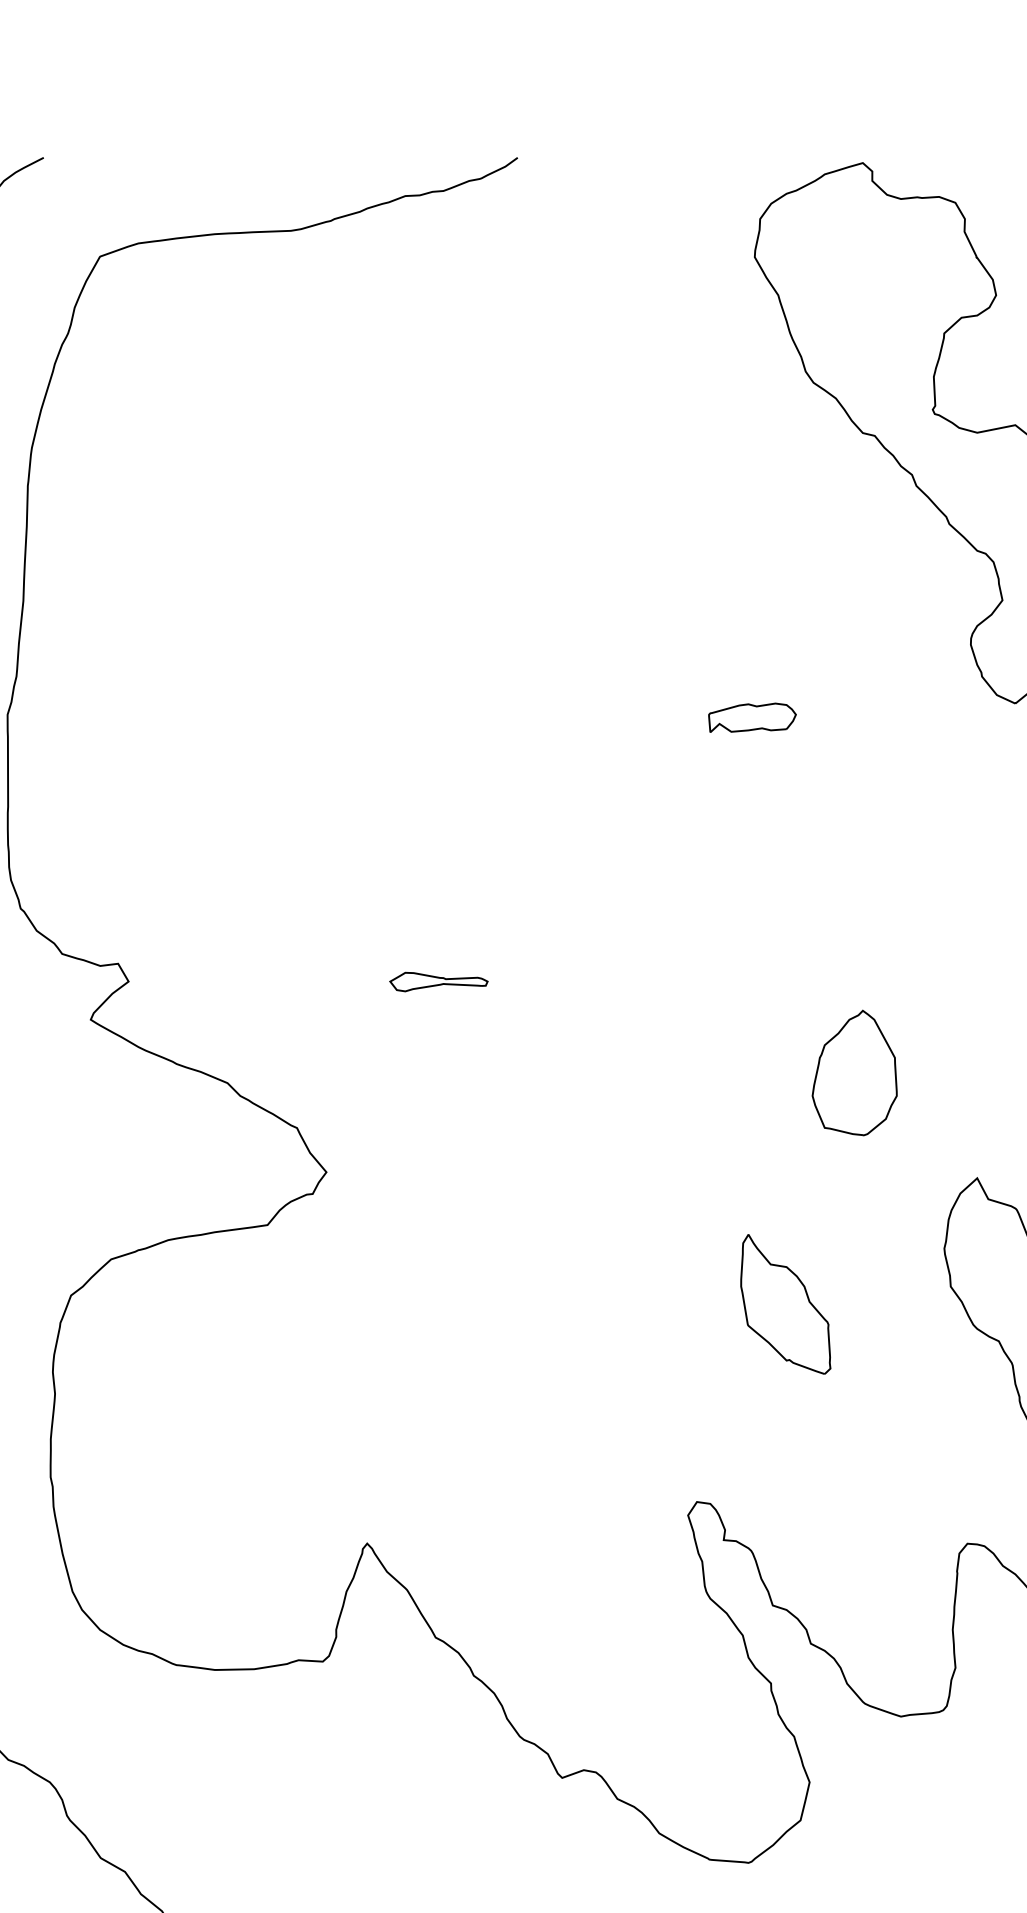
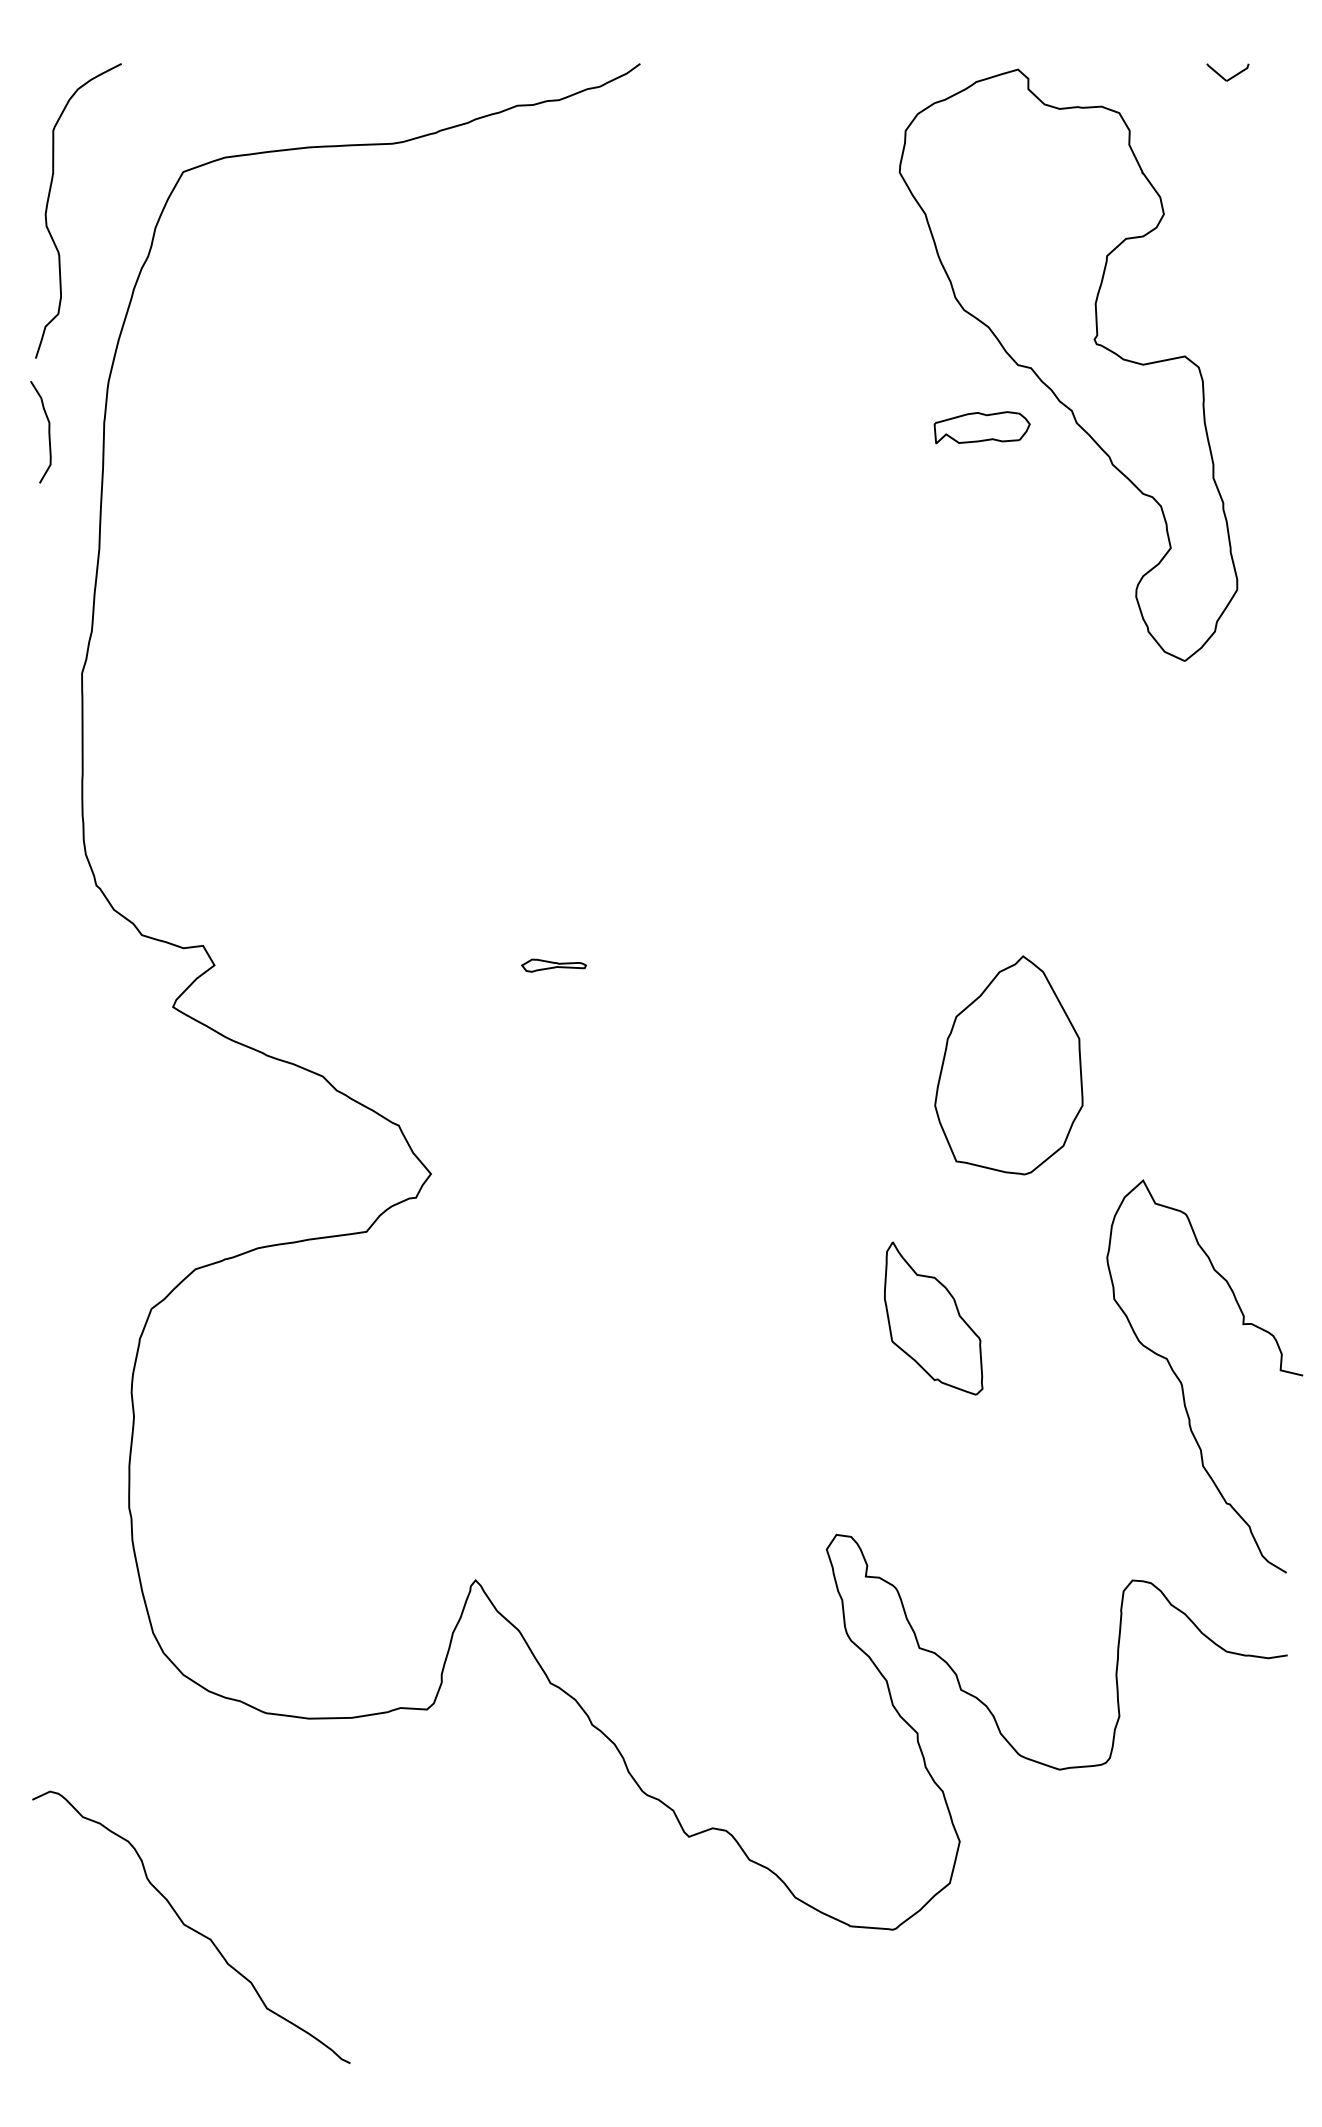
part: (751, 717) -> (981, 427), moved
part: (438, 981) -> (553, 965), size x0.6
part: (855, 1073) -> (1009, 1065), size x1.6

